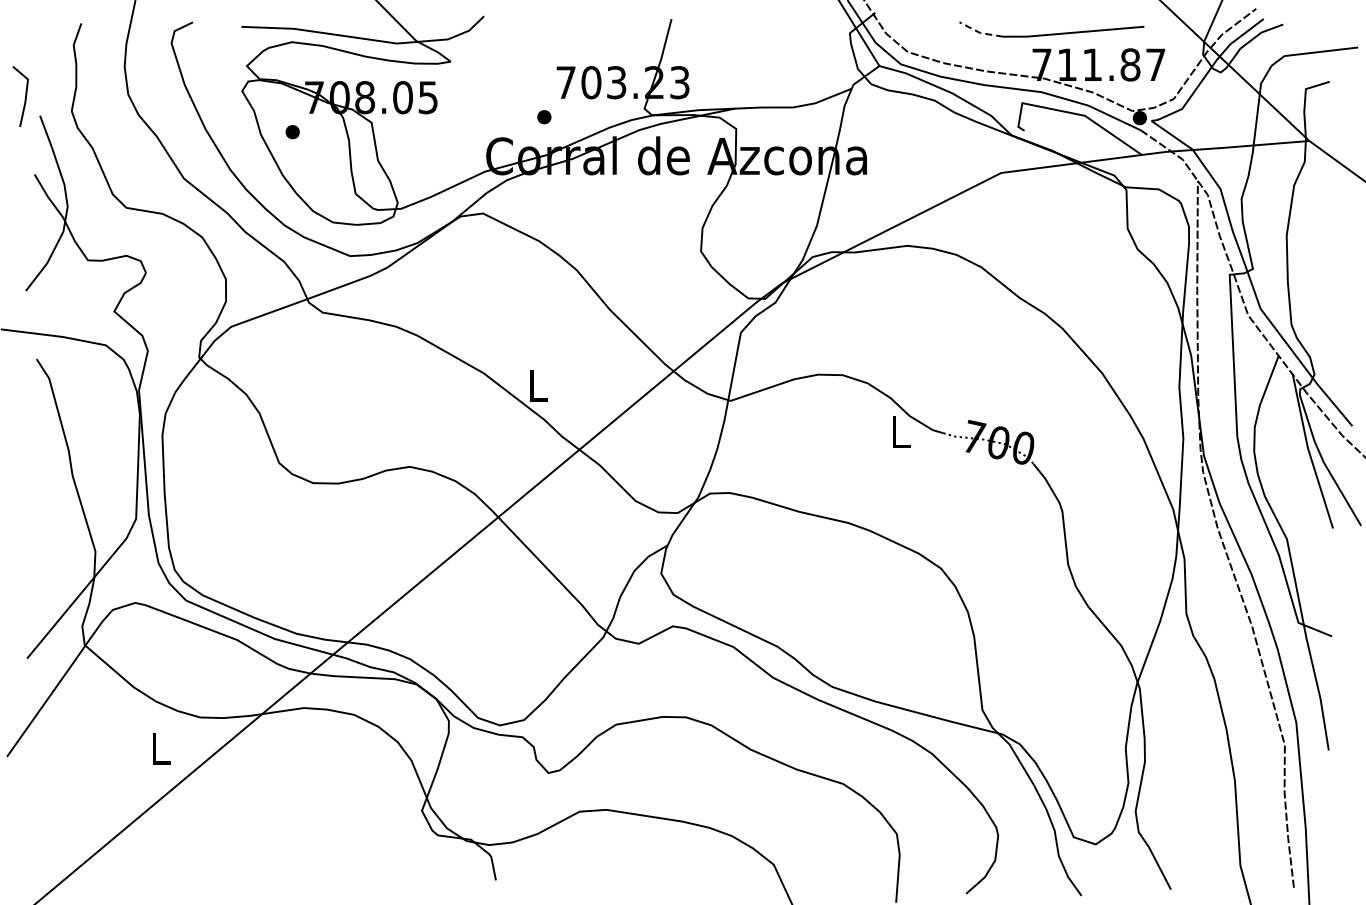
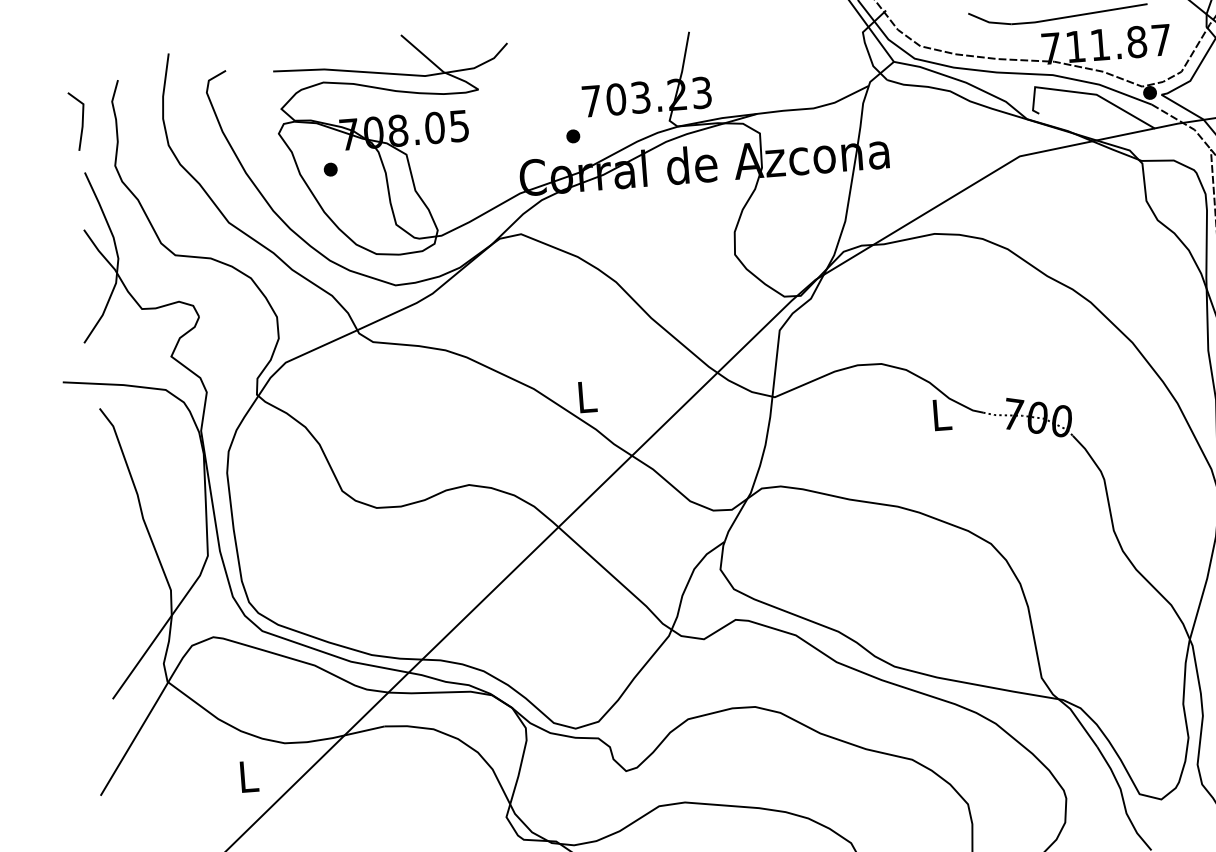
line: (980, 33) -> (989, 22), dashed -> solid
line: (24, 98) -> (81, 122), moved

